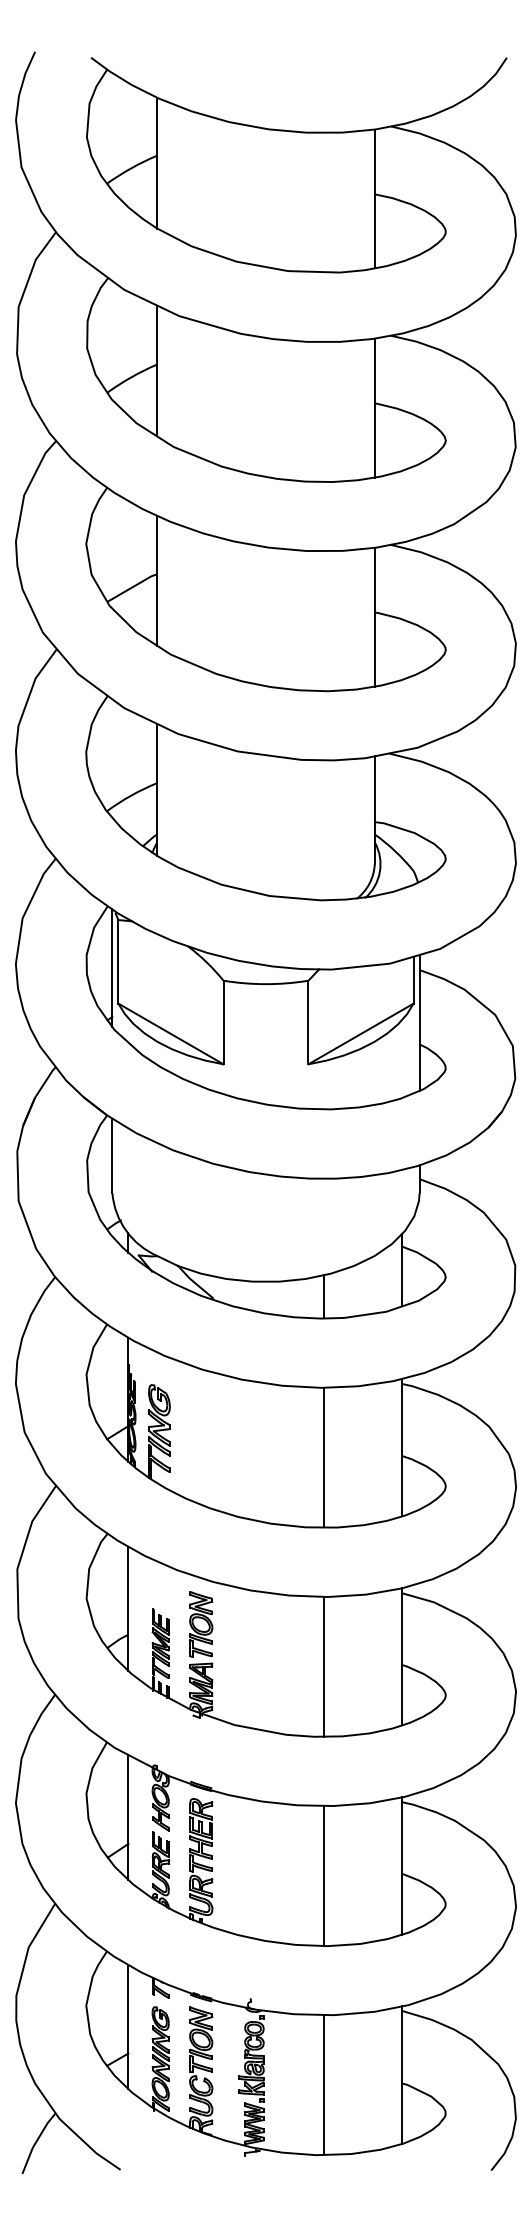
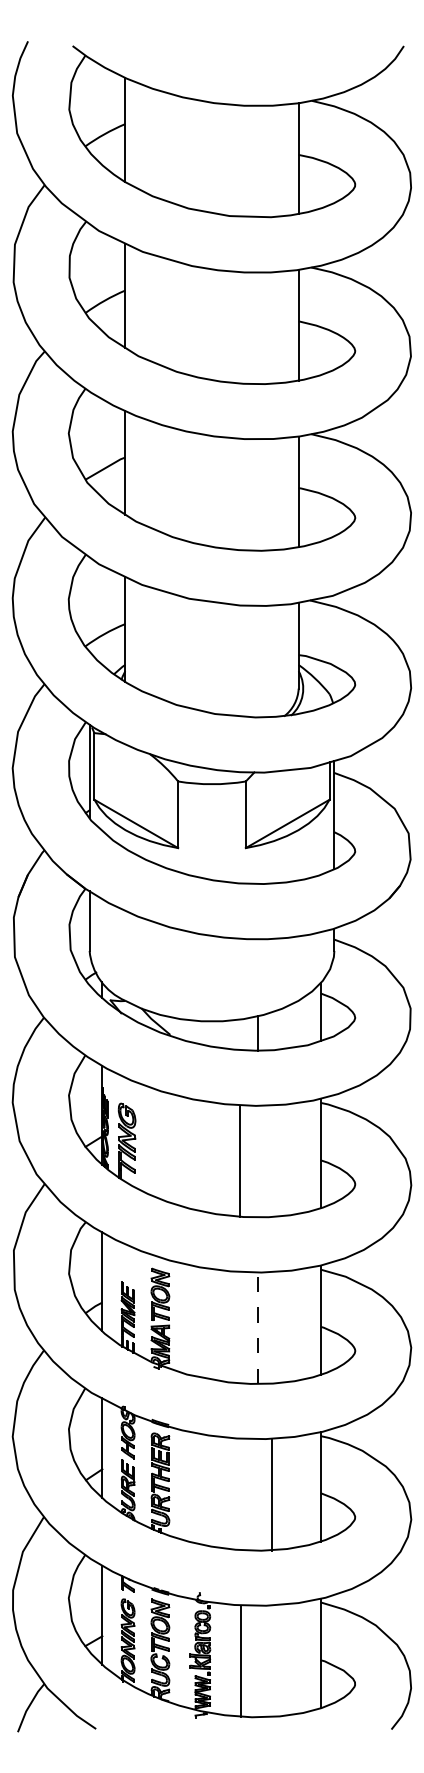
line: (323, 1457) -> (239, 1161), moved
line: (323, 1666) -> (257, 1327), solid -> dashed
line: (323, 1875) -> (272, 1494), moved
line: (323, 2084) -> (241, 1660), moved

